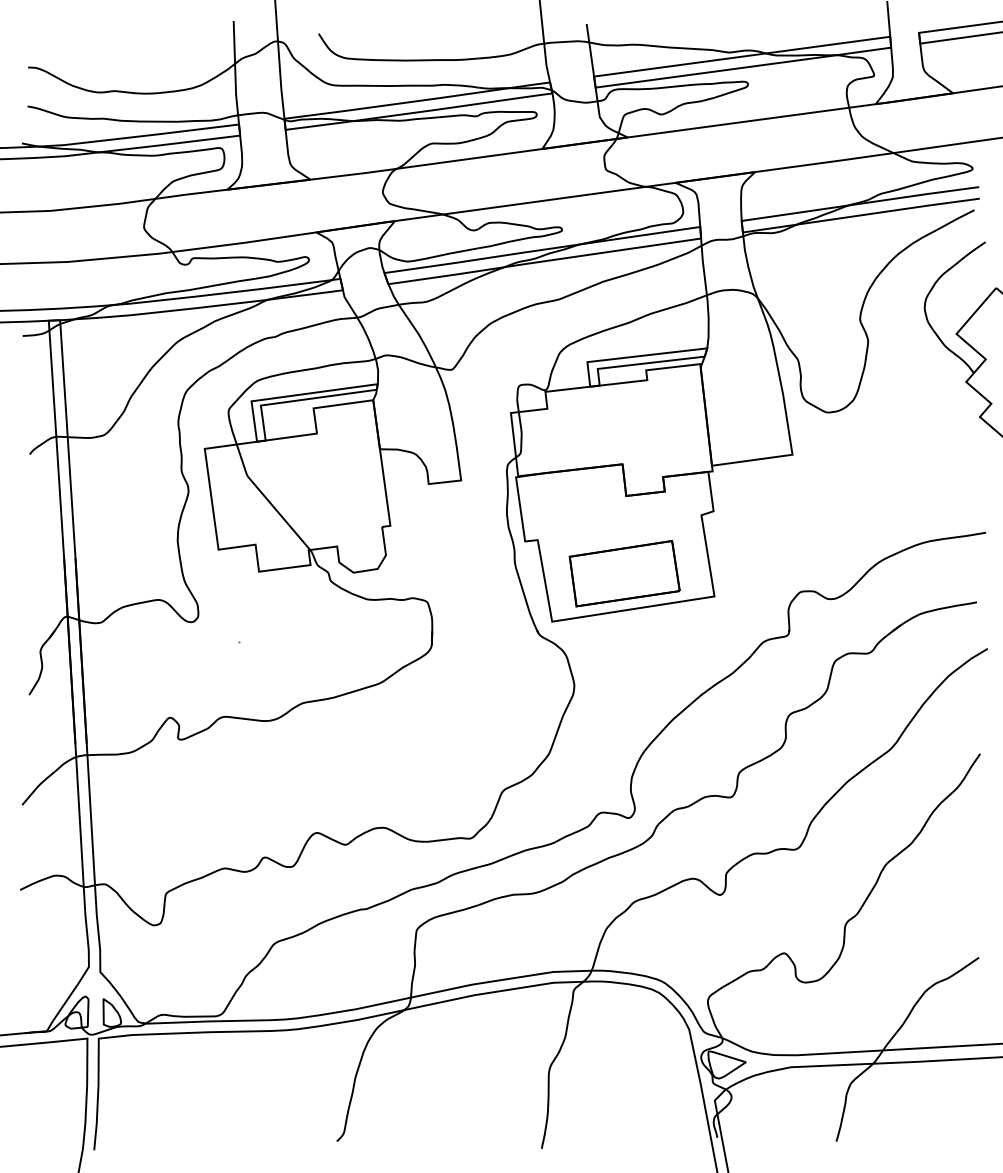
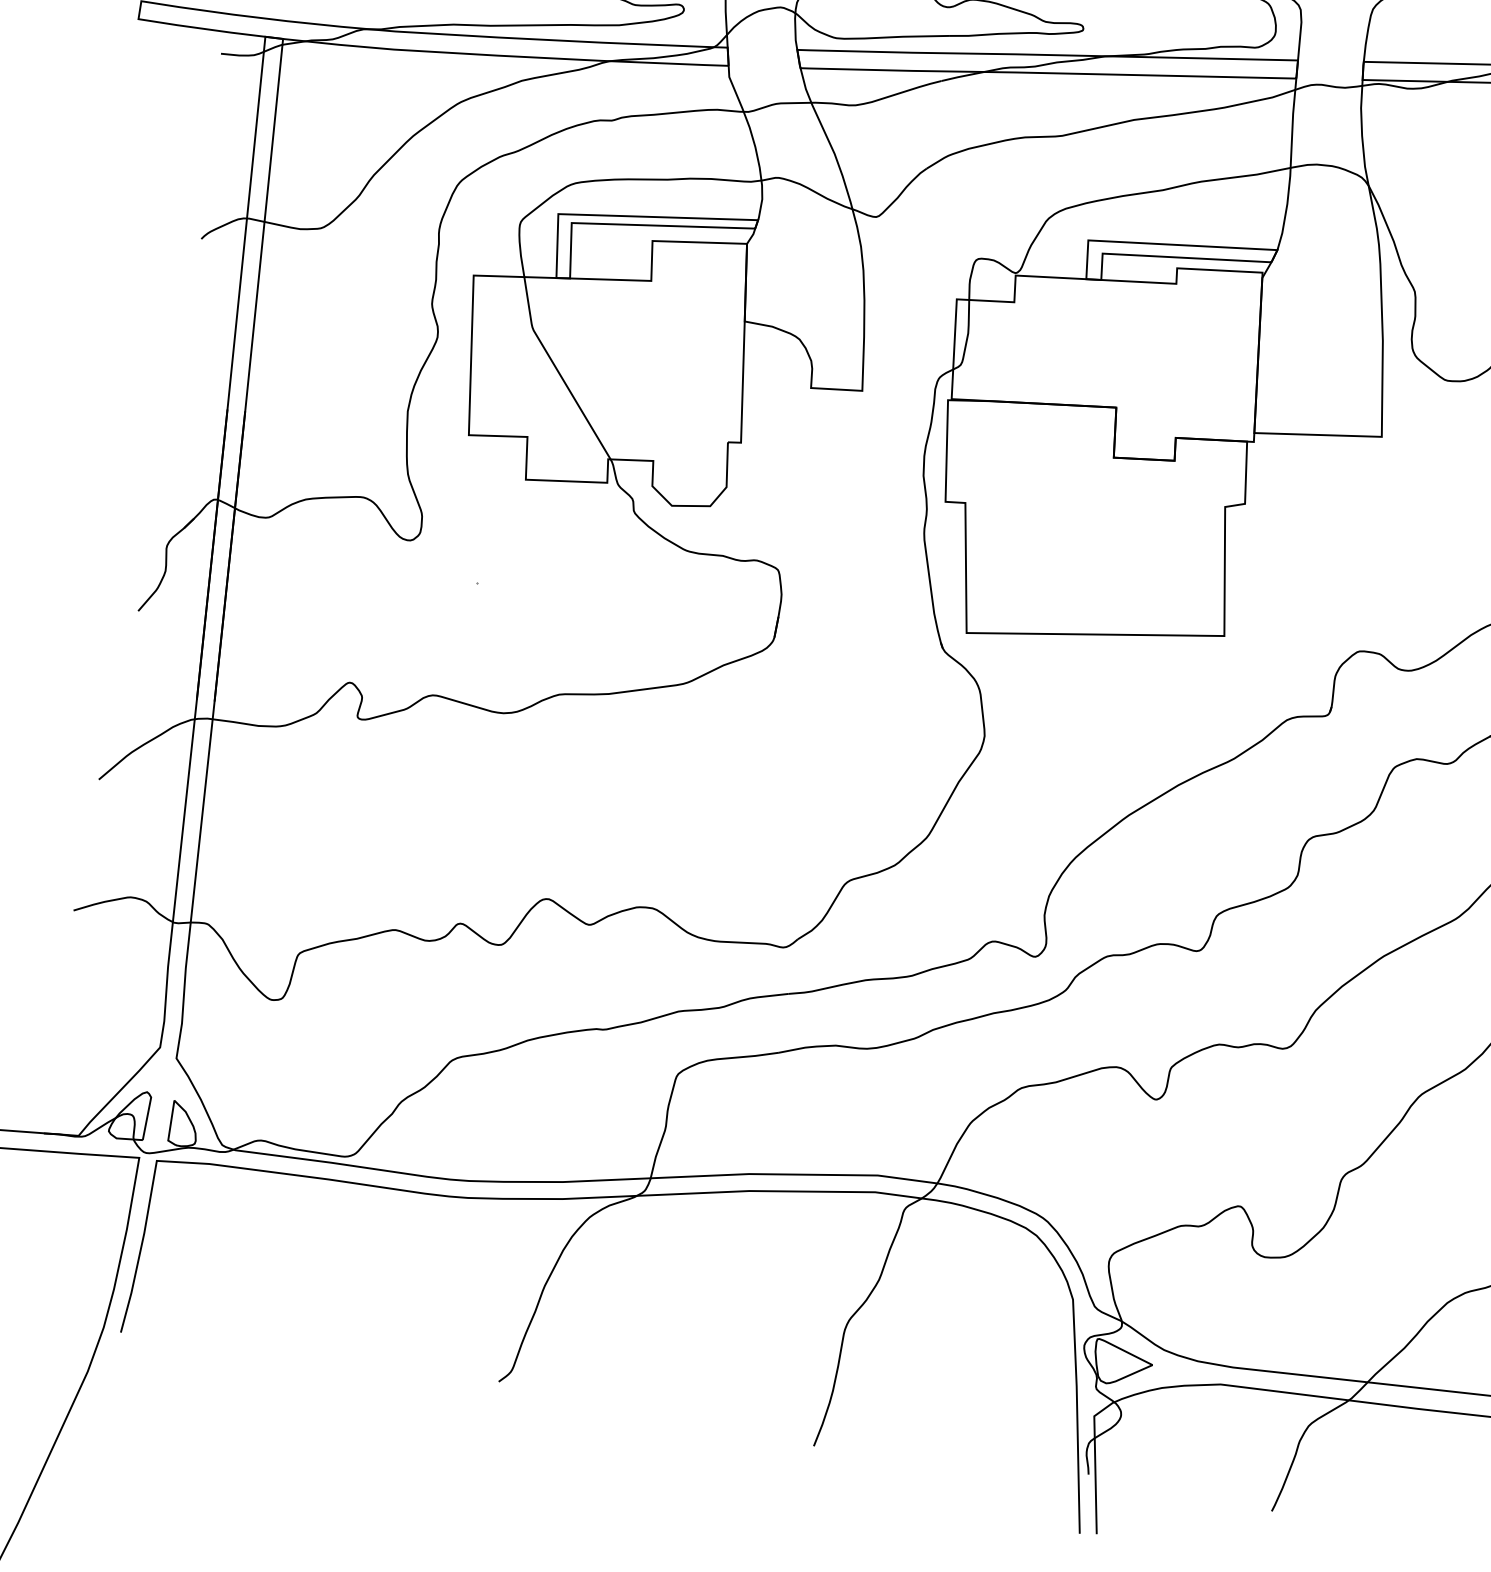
part: (624, 573) -> (1091, 577), removed

